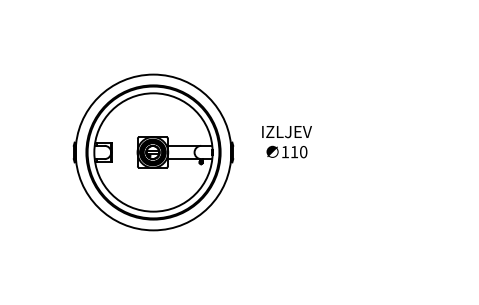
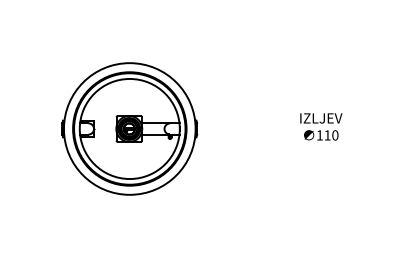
text: (286, 142) -> (320, 127), moved

